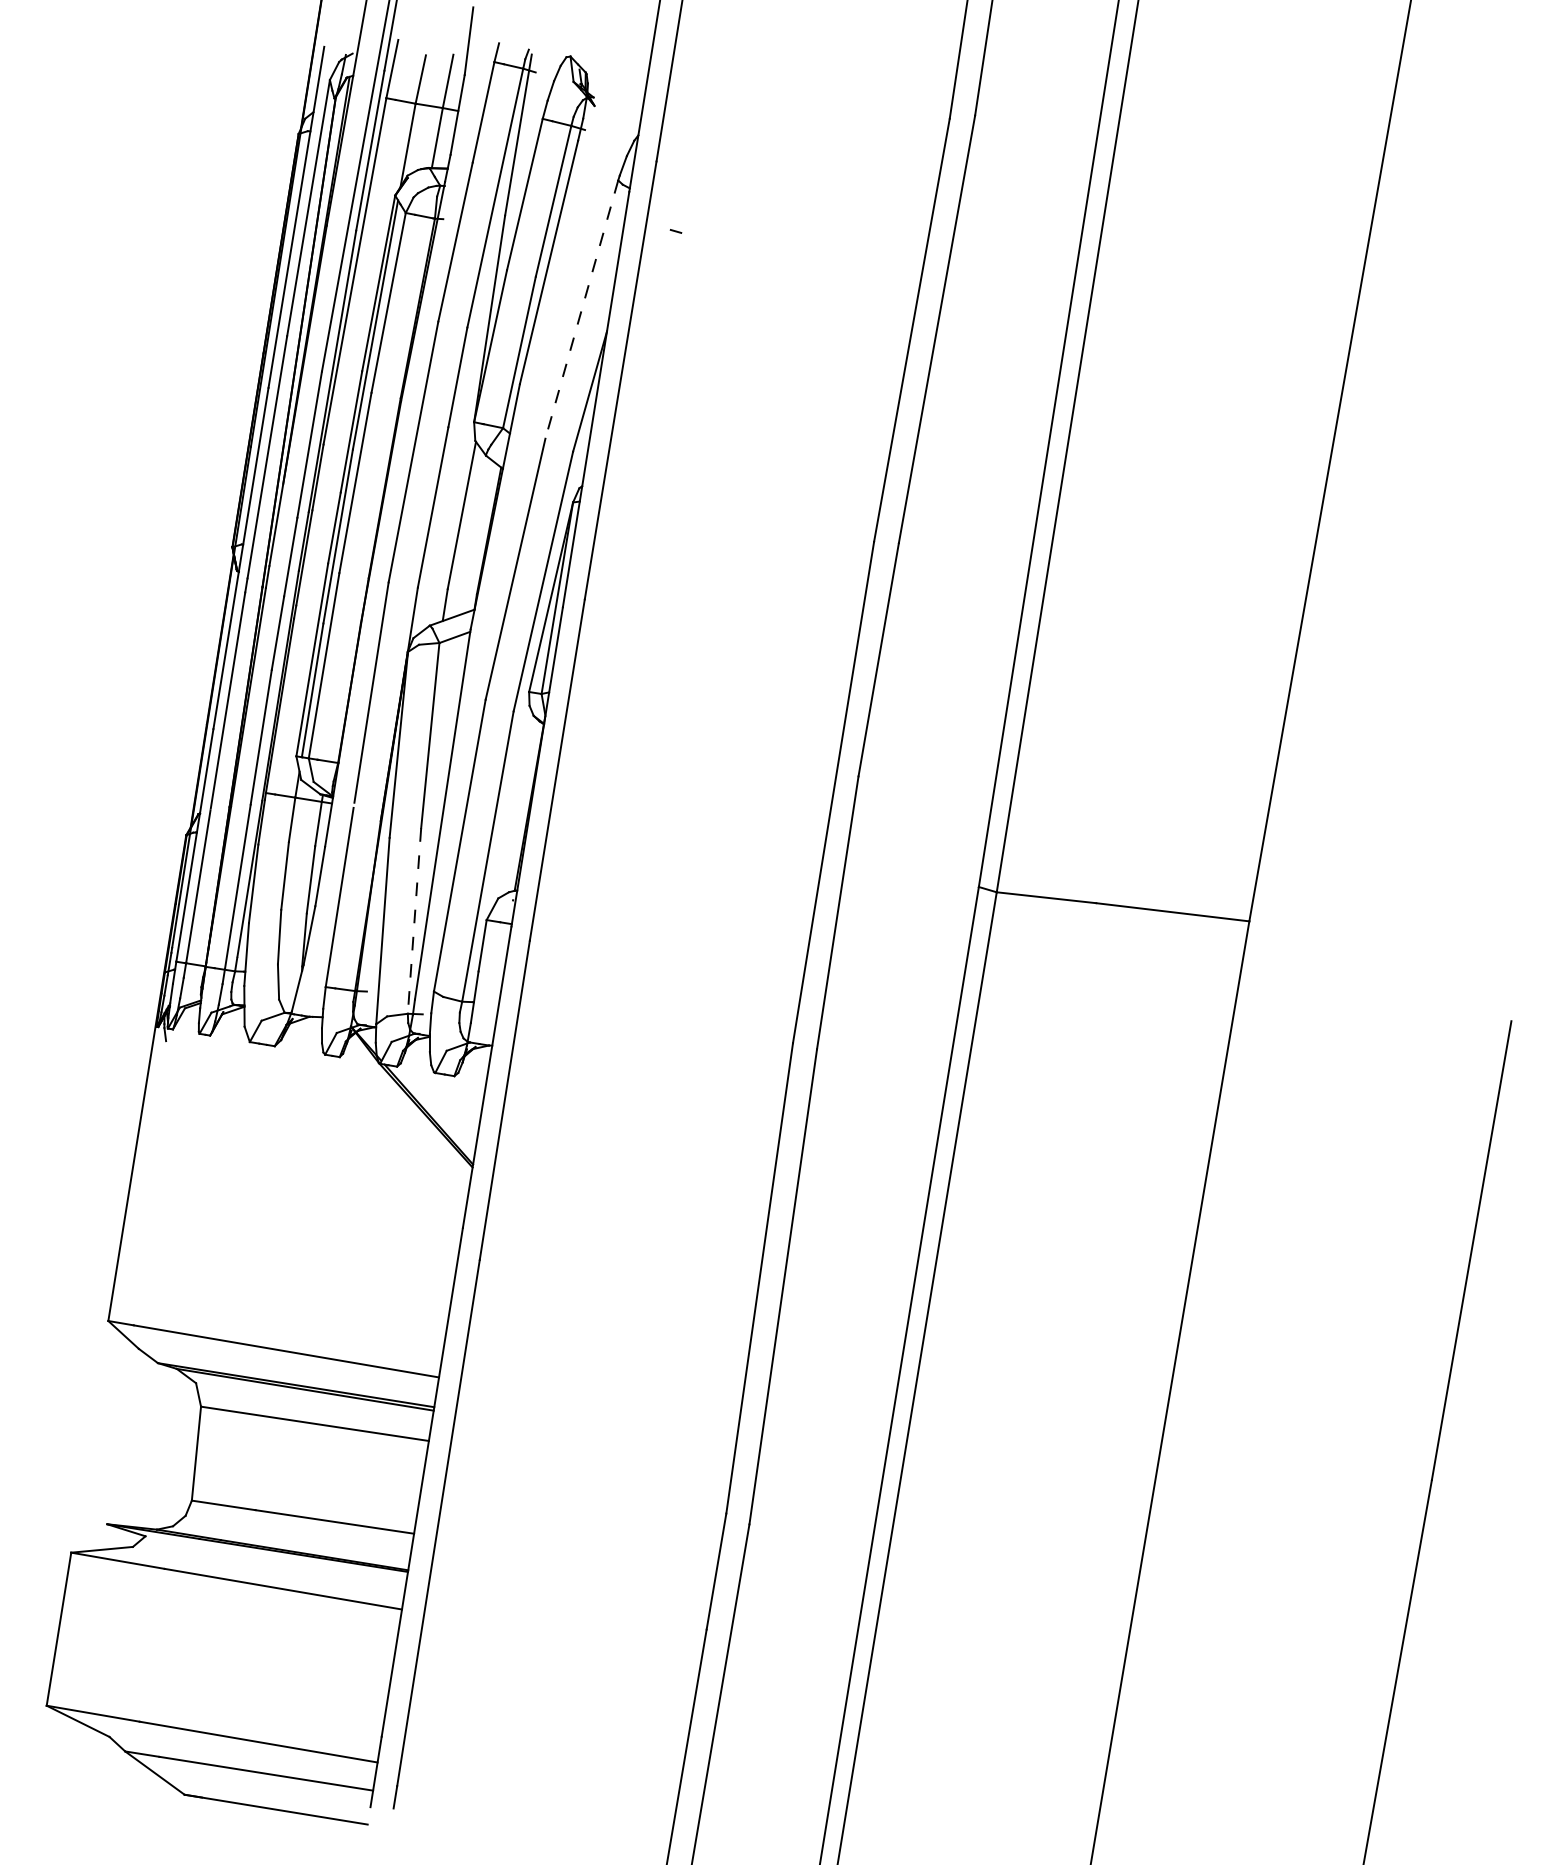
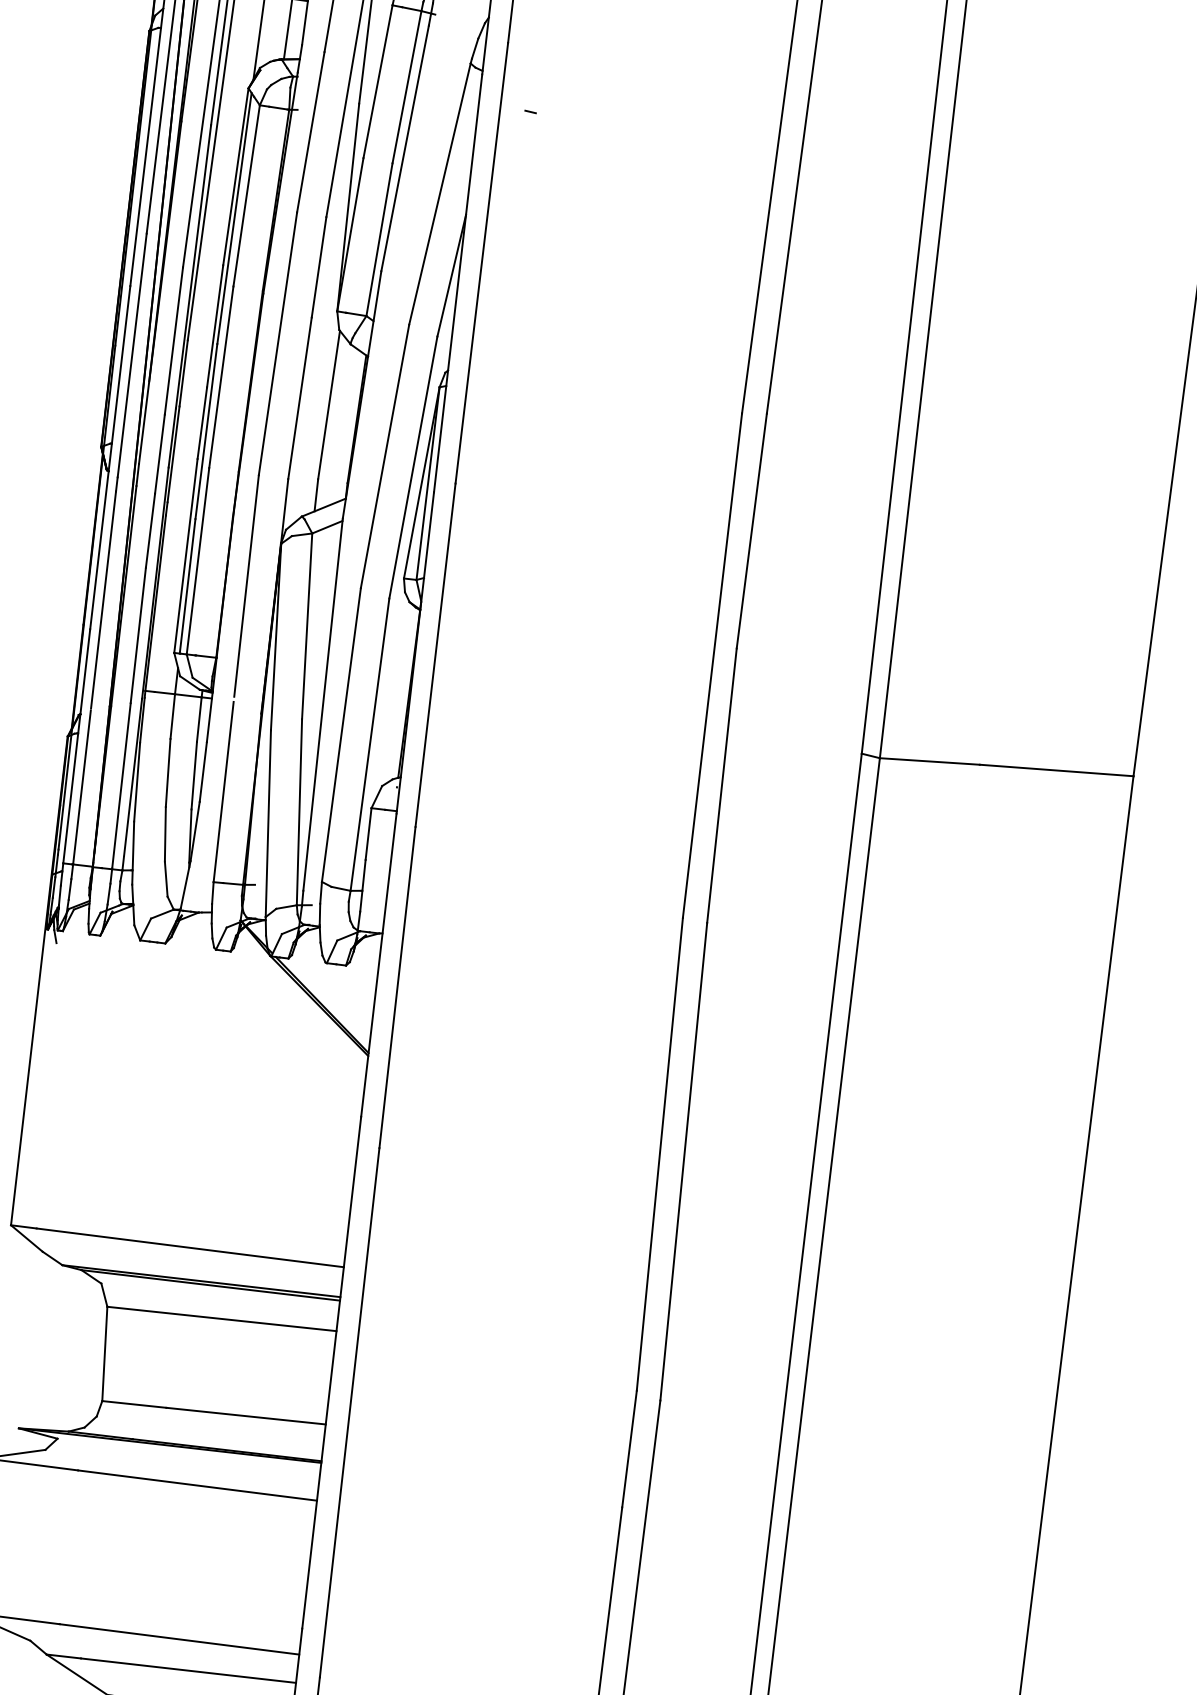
line: (581, 310) -> (439, 195), dashed -> solid
line: (414, 921) -> (299, 812), dashed -> solid

